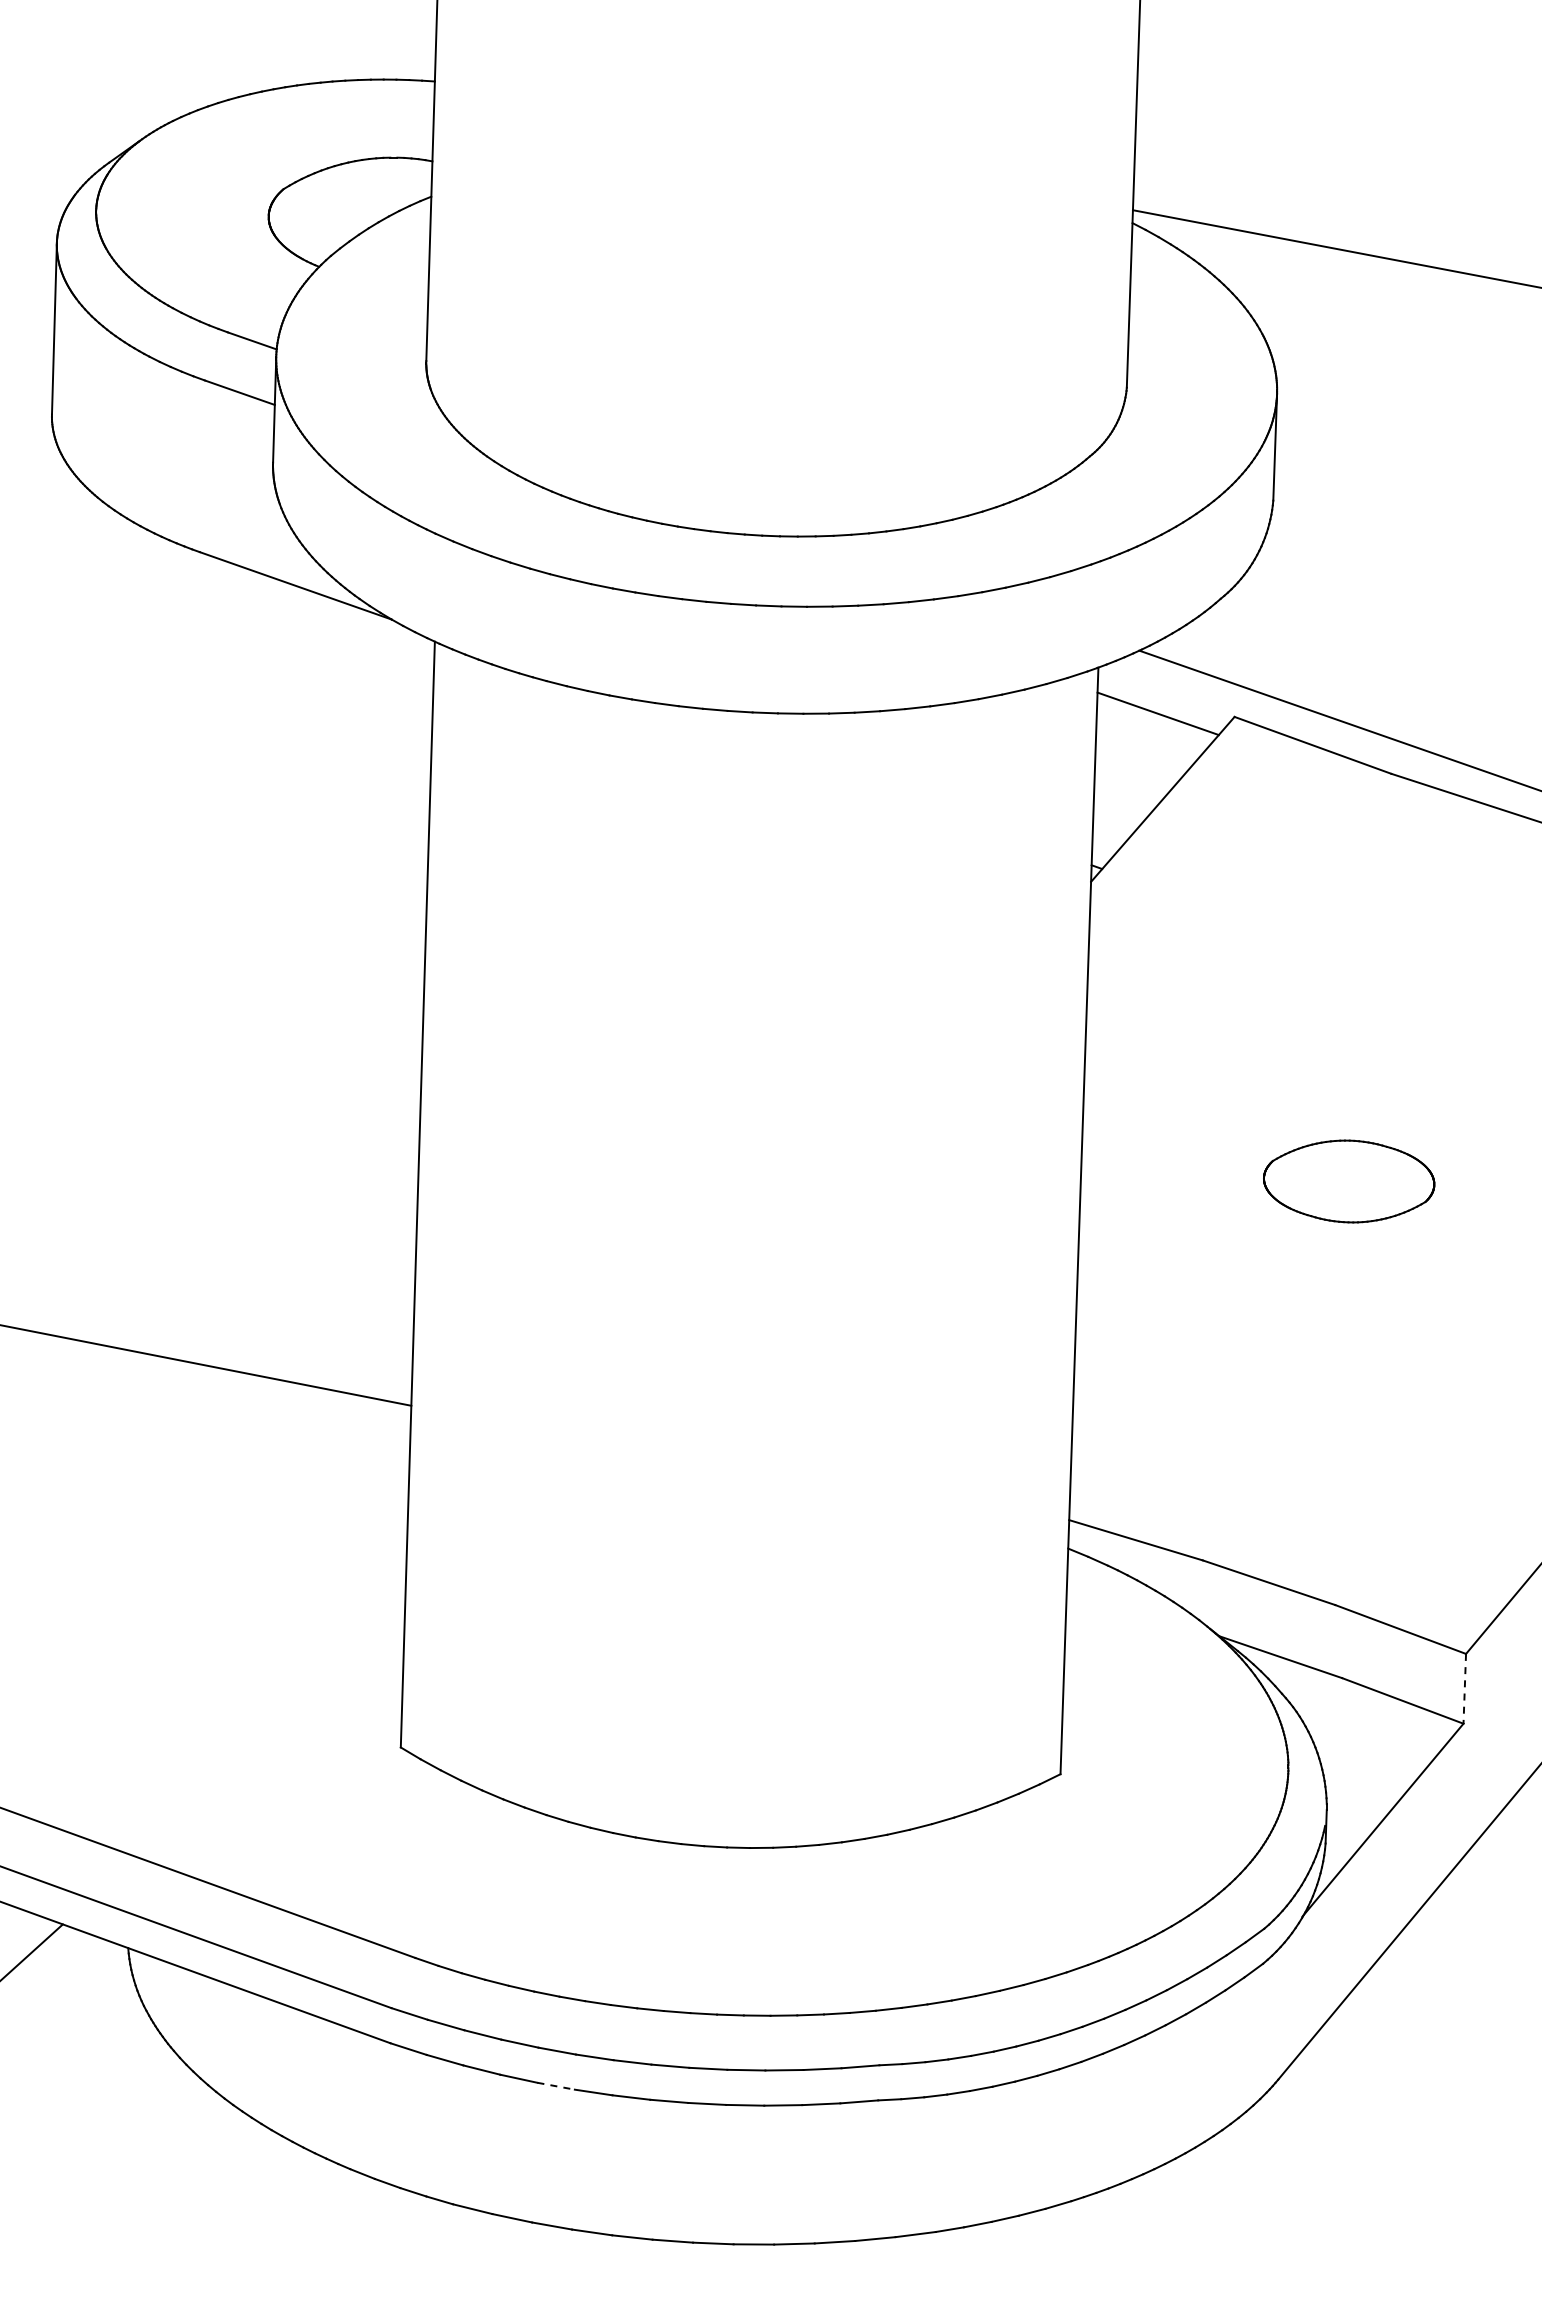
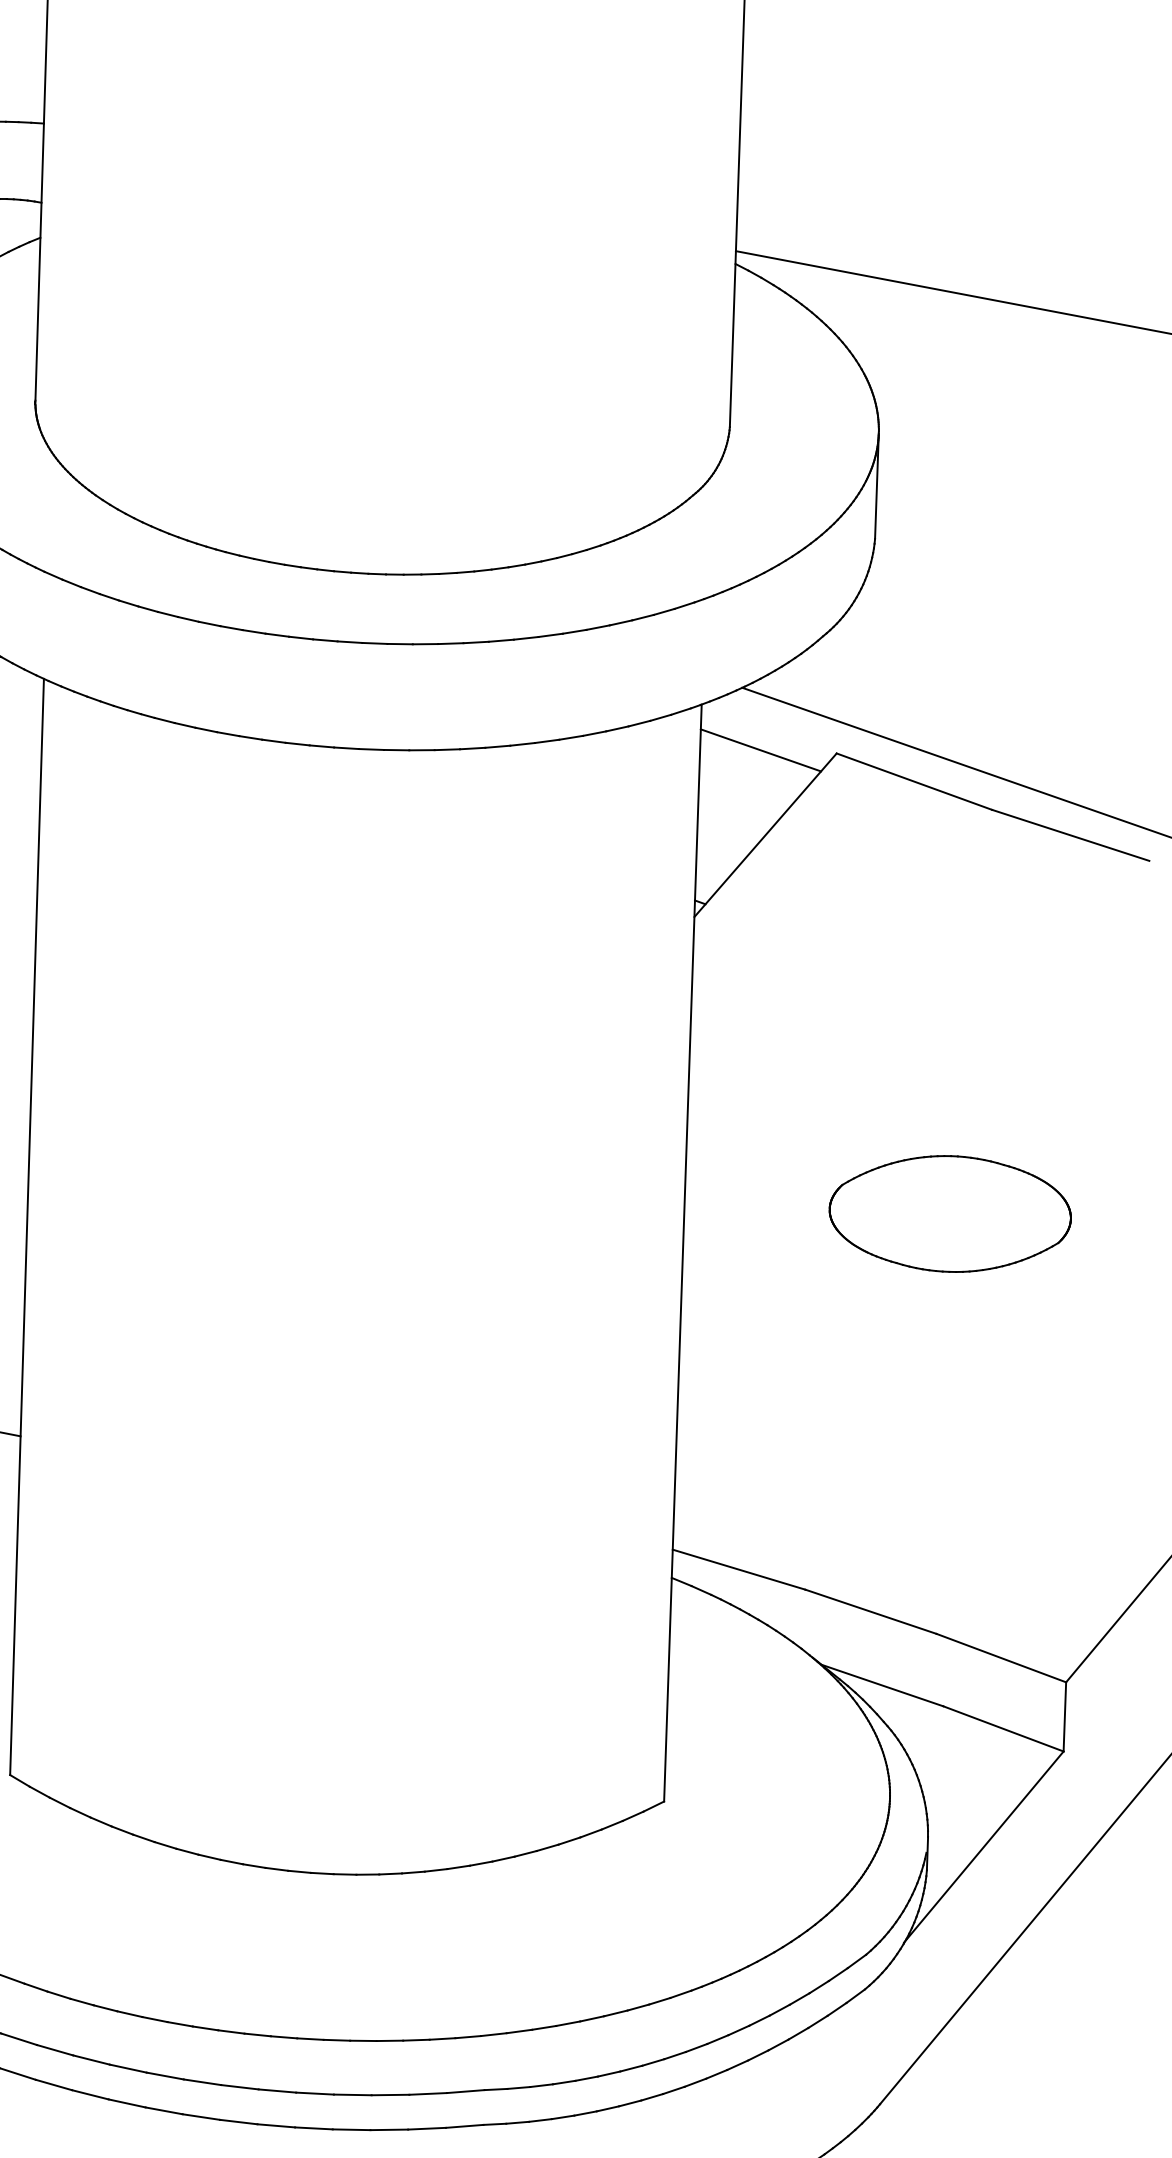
part: (1348, 1181) -> (949, 1213), size x1.43
line: (1464, 1688) -> (1064, 1716), dashed -> solid
line: (556, 2086) -> (164, 2111), dashed -> solid

